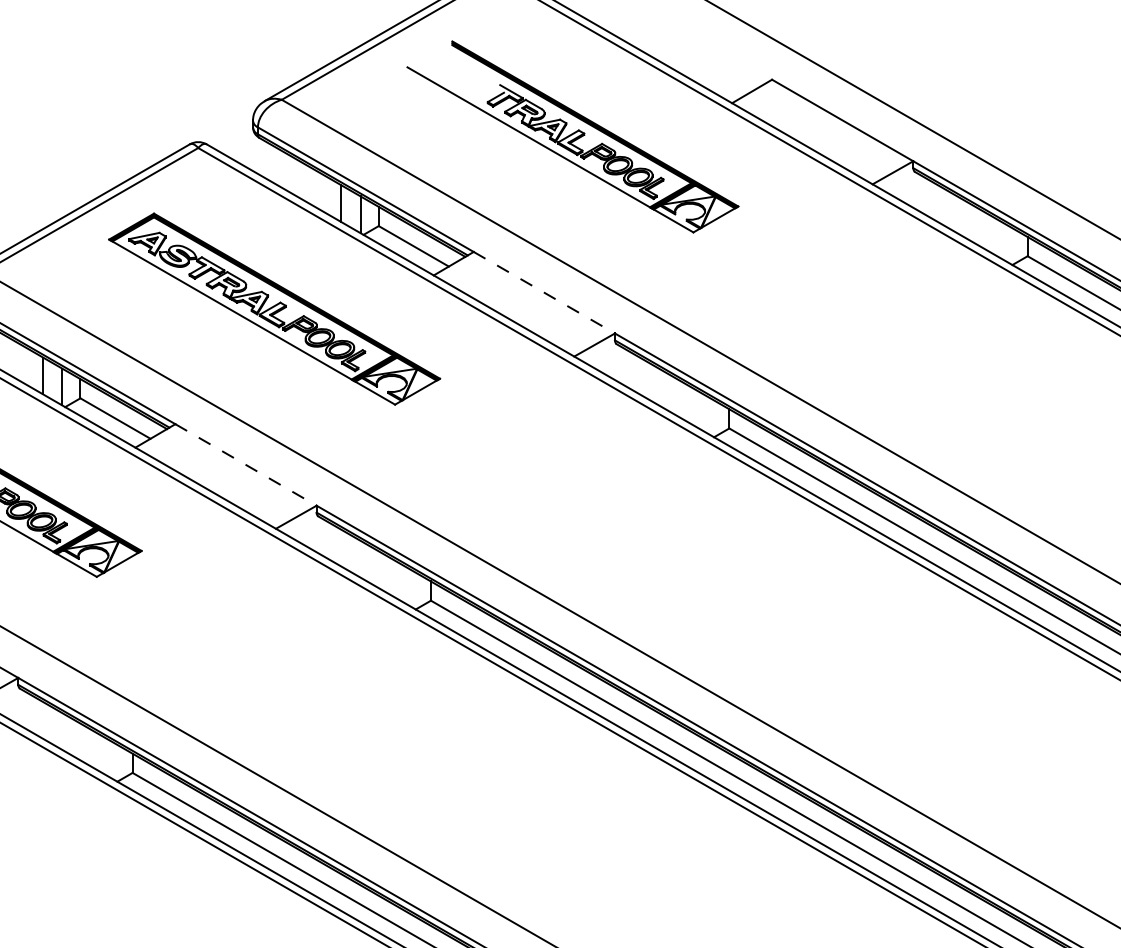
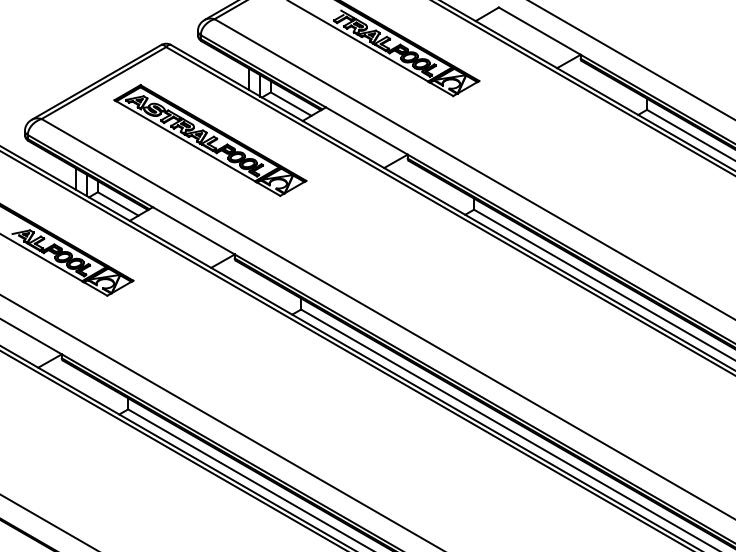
line: (545, 293) -> (367, 131), dashed -> solid
line: (247, 466) -> (194, 231), dashed -> solid

